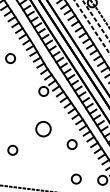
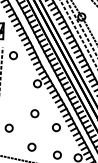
part: (43, 129) -> (34, 113), size x0.62
part: (42, 170) -> (31, 146), added

